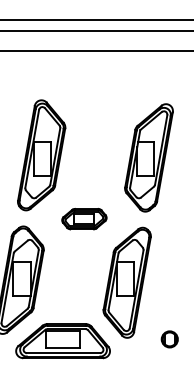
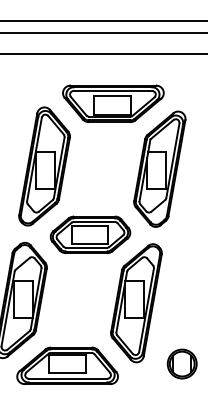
part: (105, 96) -> (113, 103), added
part: (84, 218) -> (90, 234), size x1.67
part: (169, 338) -> (181, 363), size x1.67

